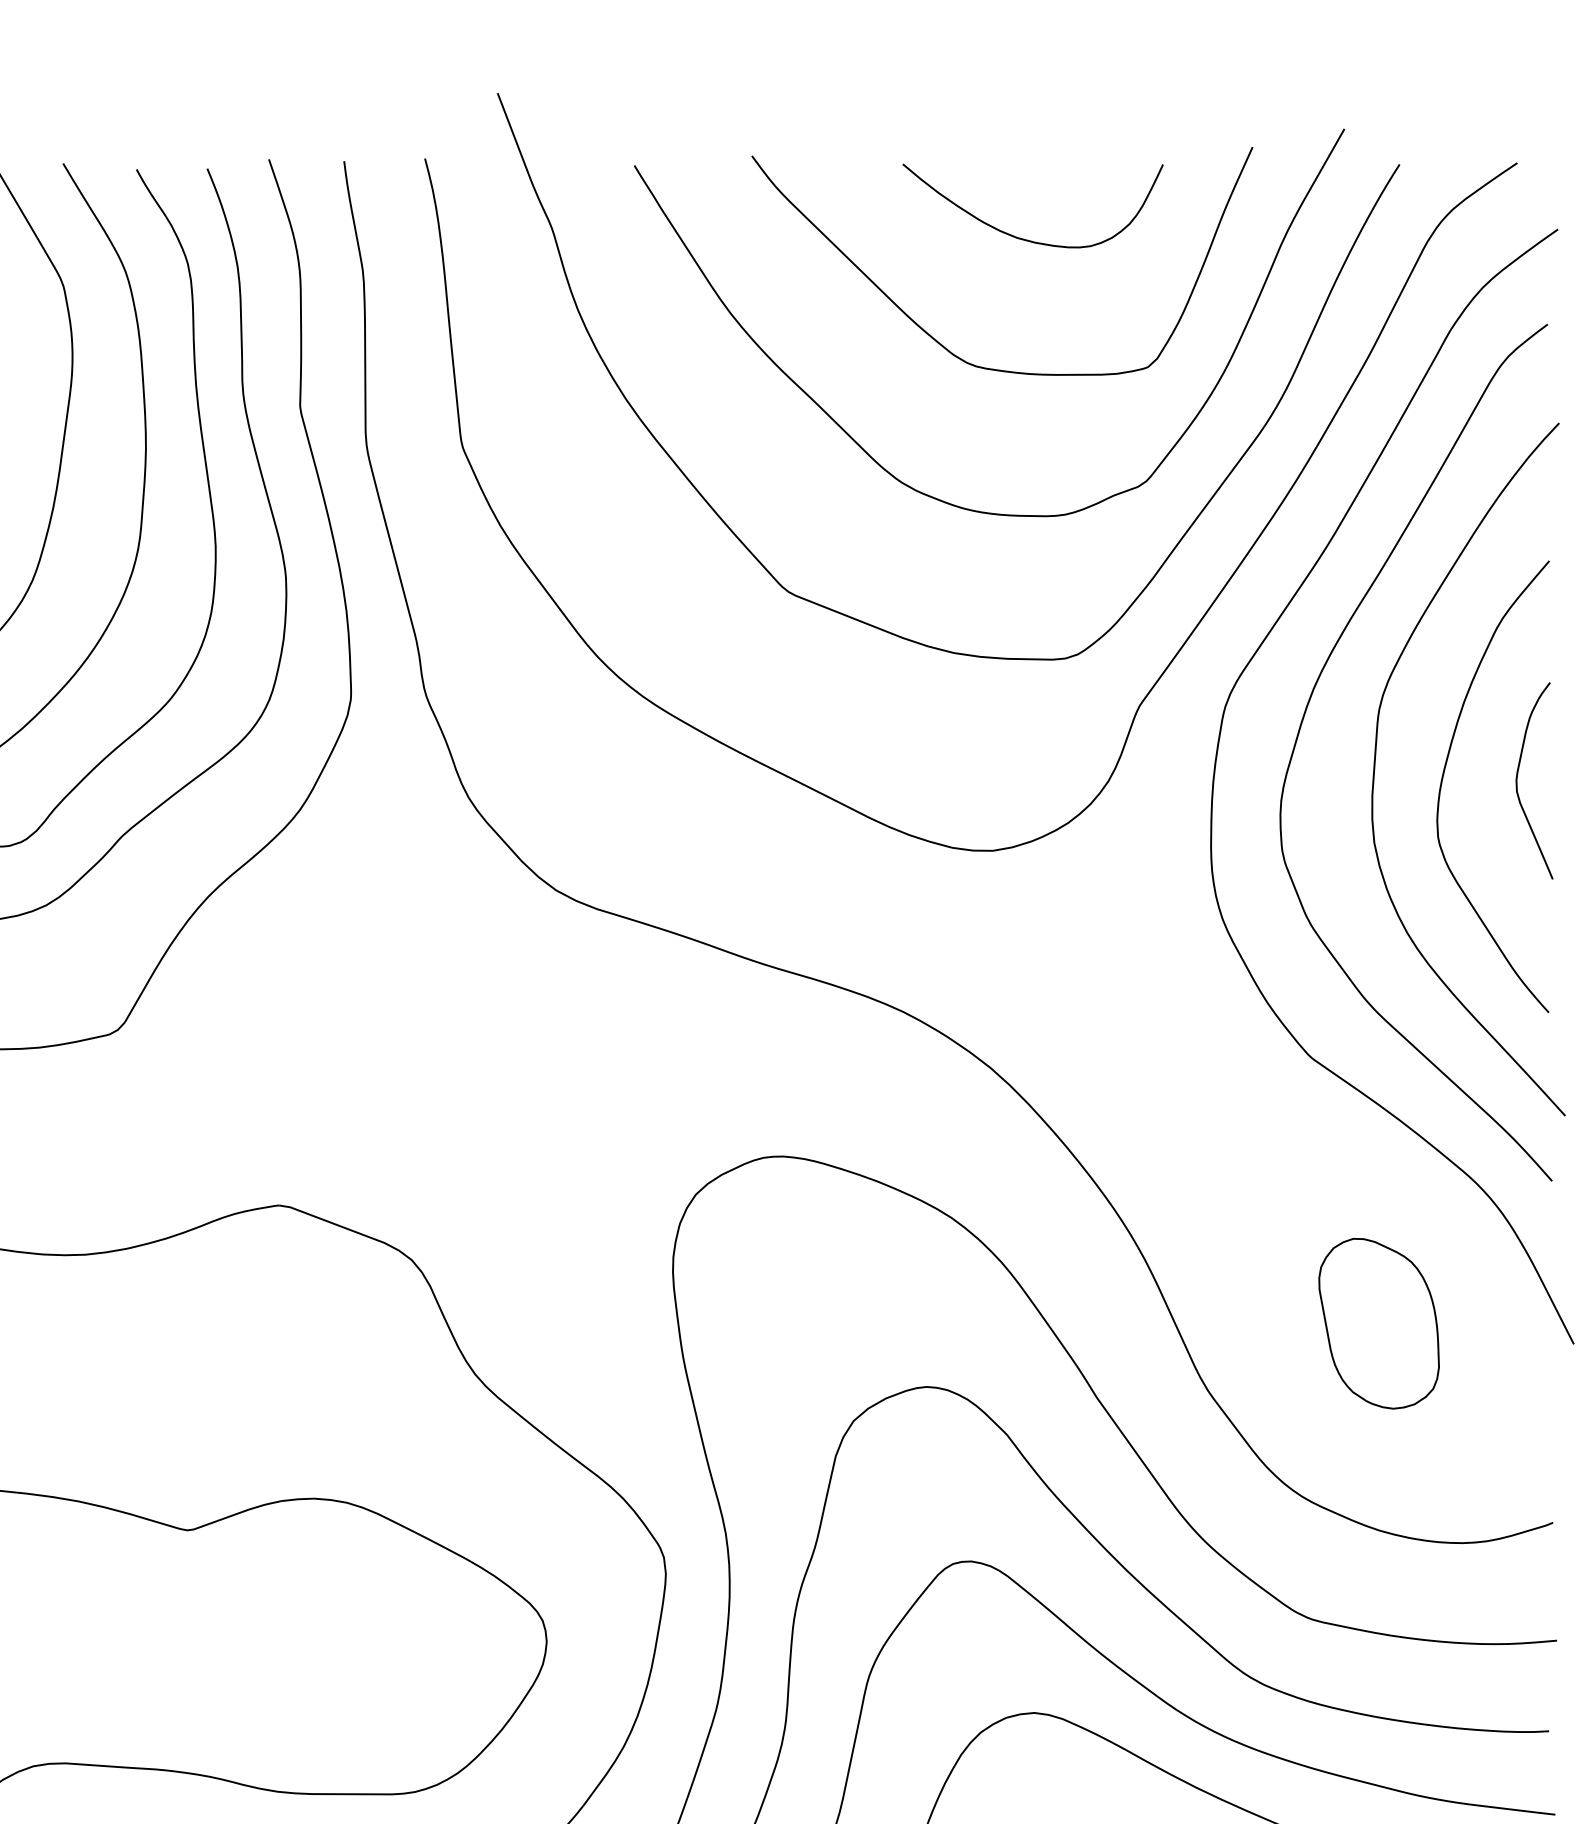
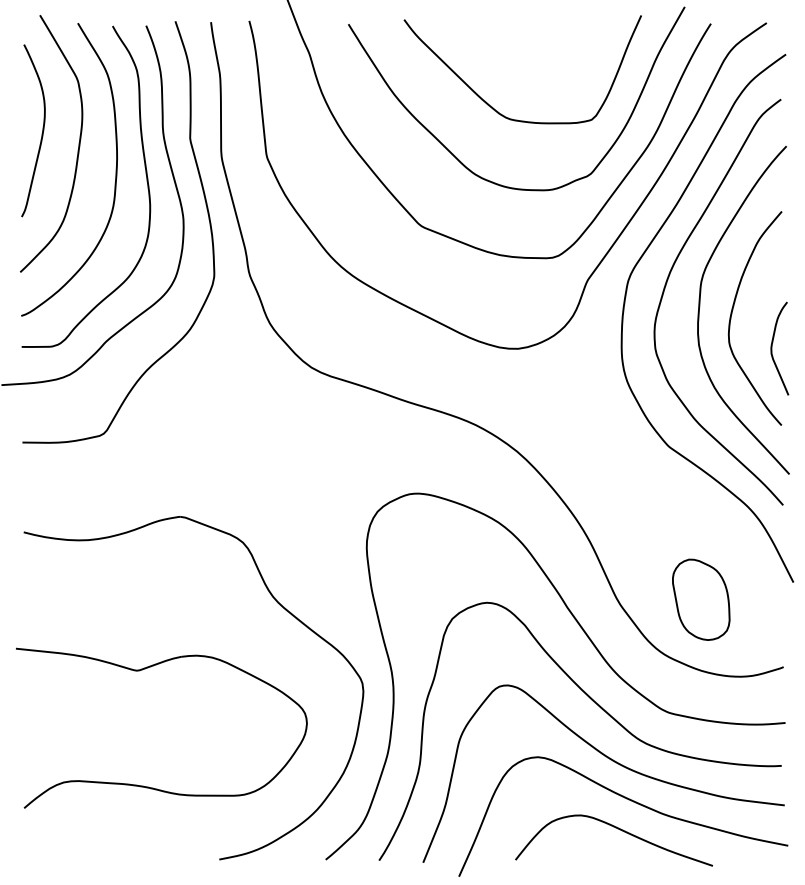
curve: (1027, 237) -> (534, 58), removed
curve: (1518, 780) -> (772, 348), moved
part: (1379, 1323) -> (701, 599), moved

